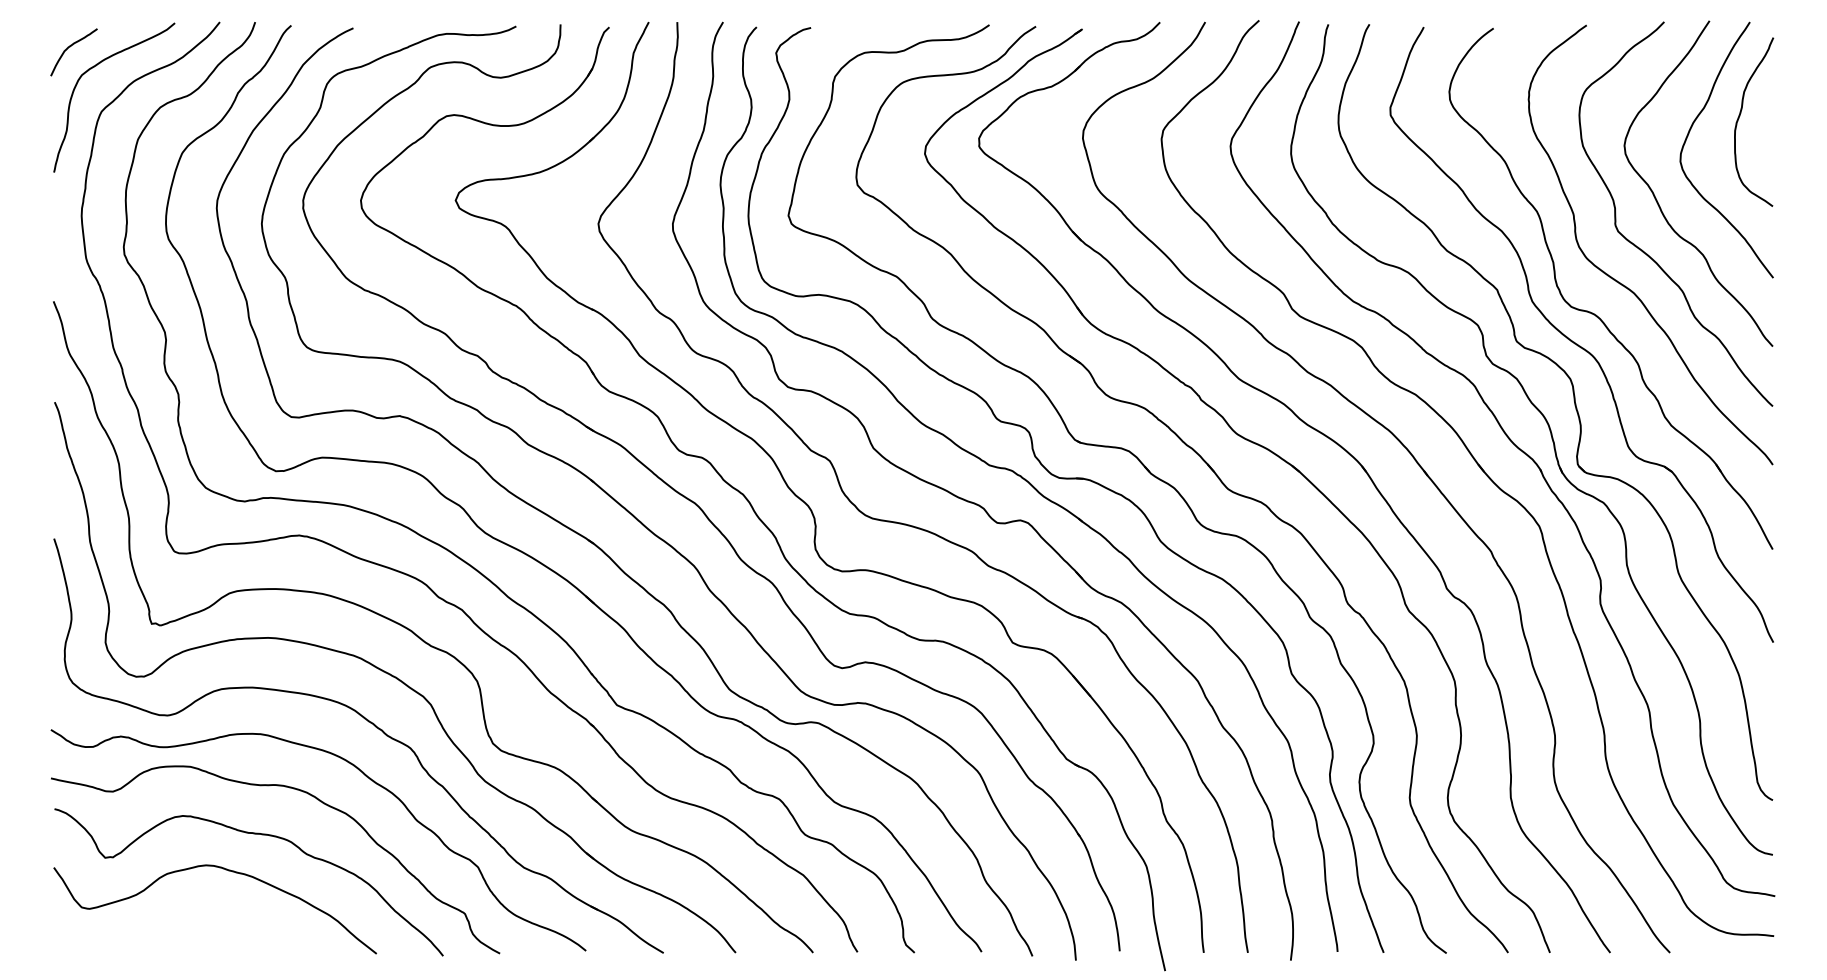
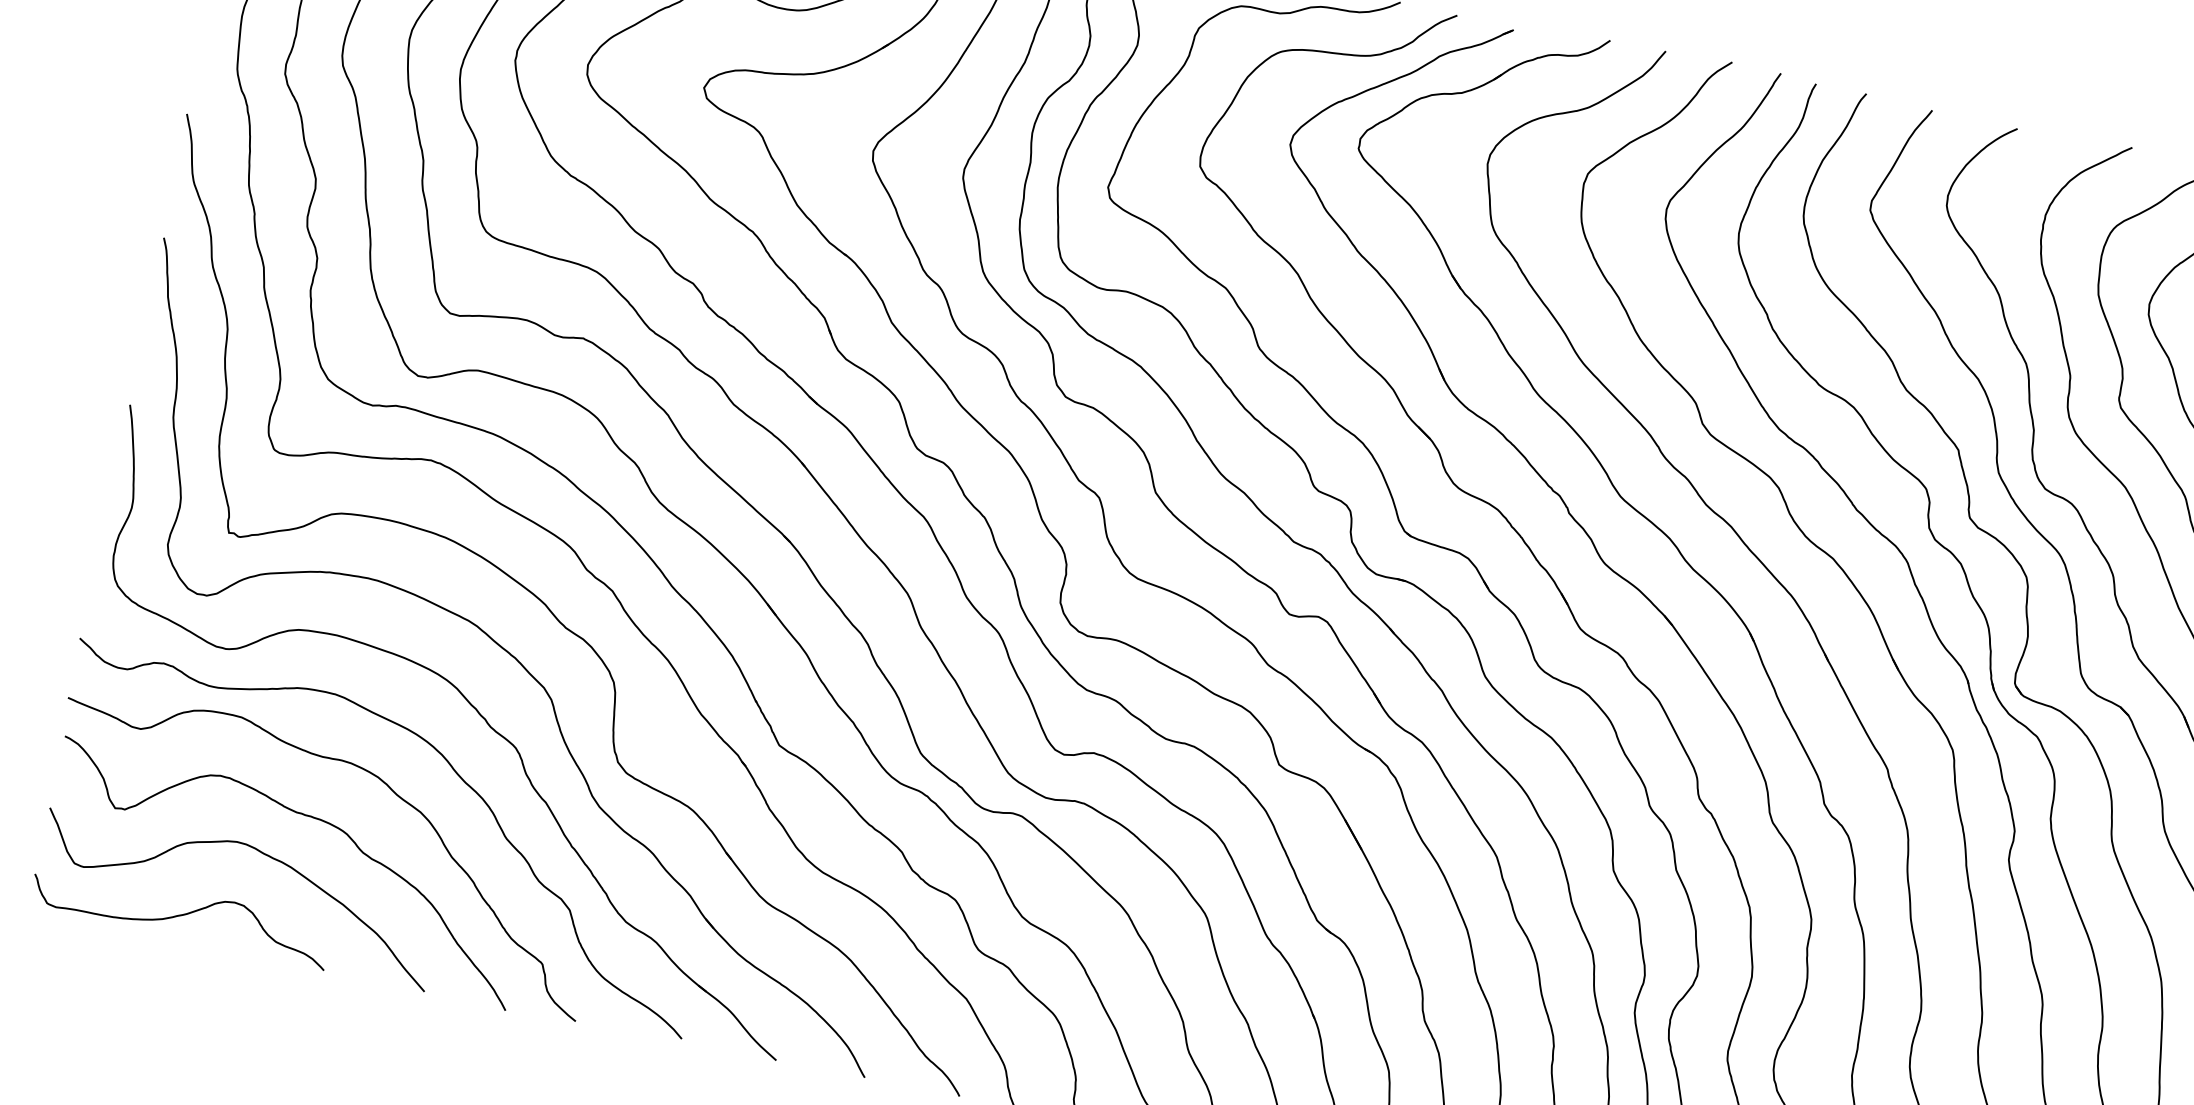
curve: (173, 932) -> (180, 916), added

